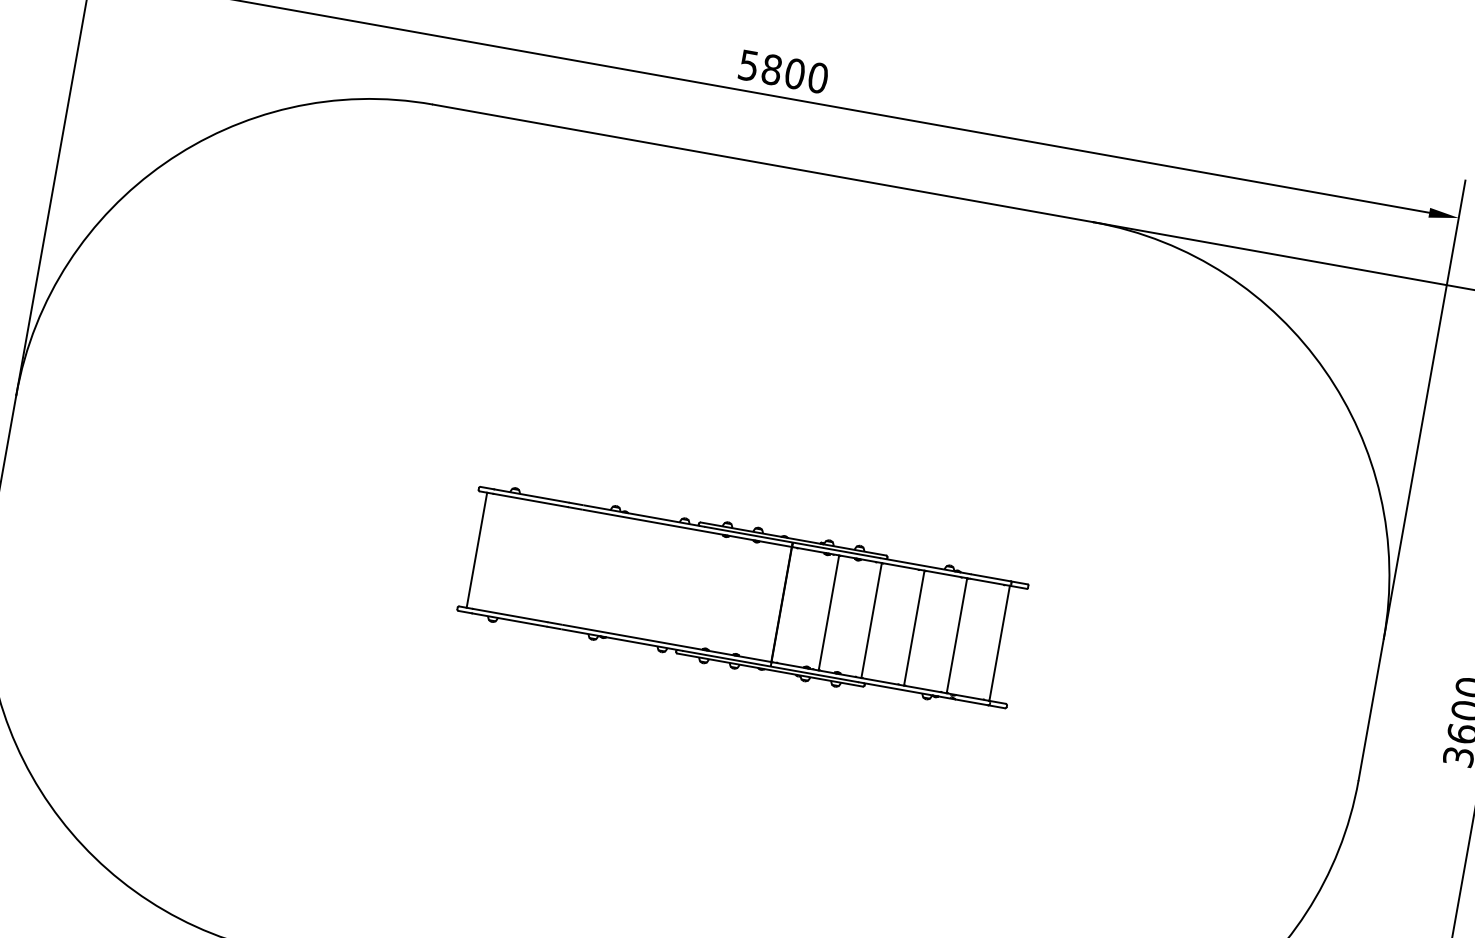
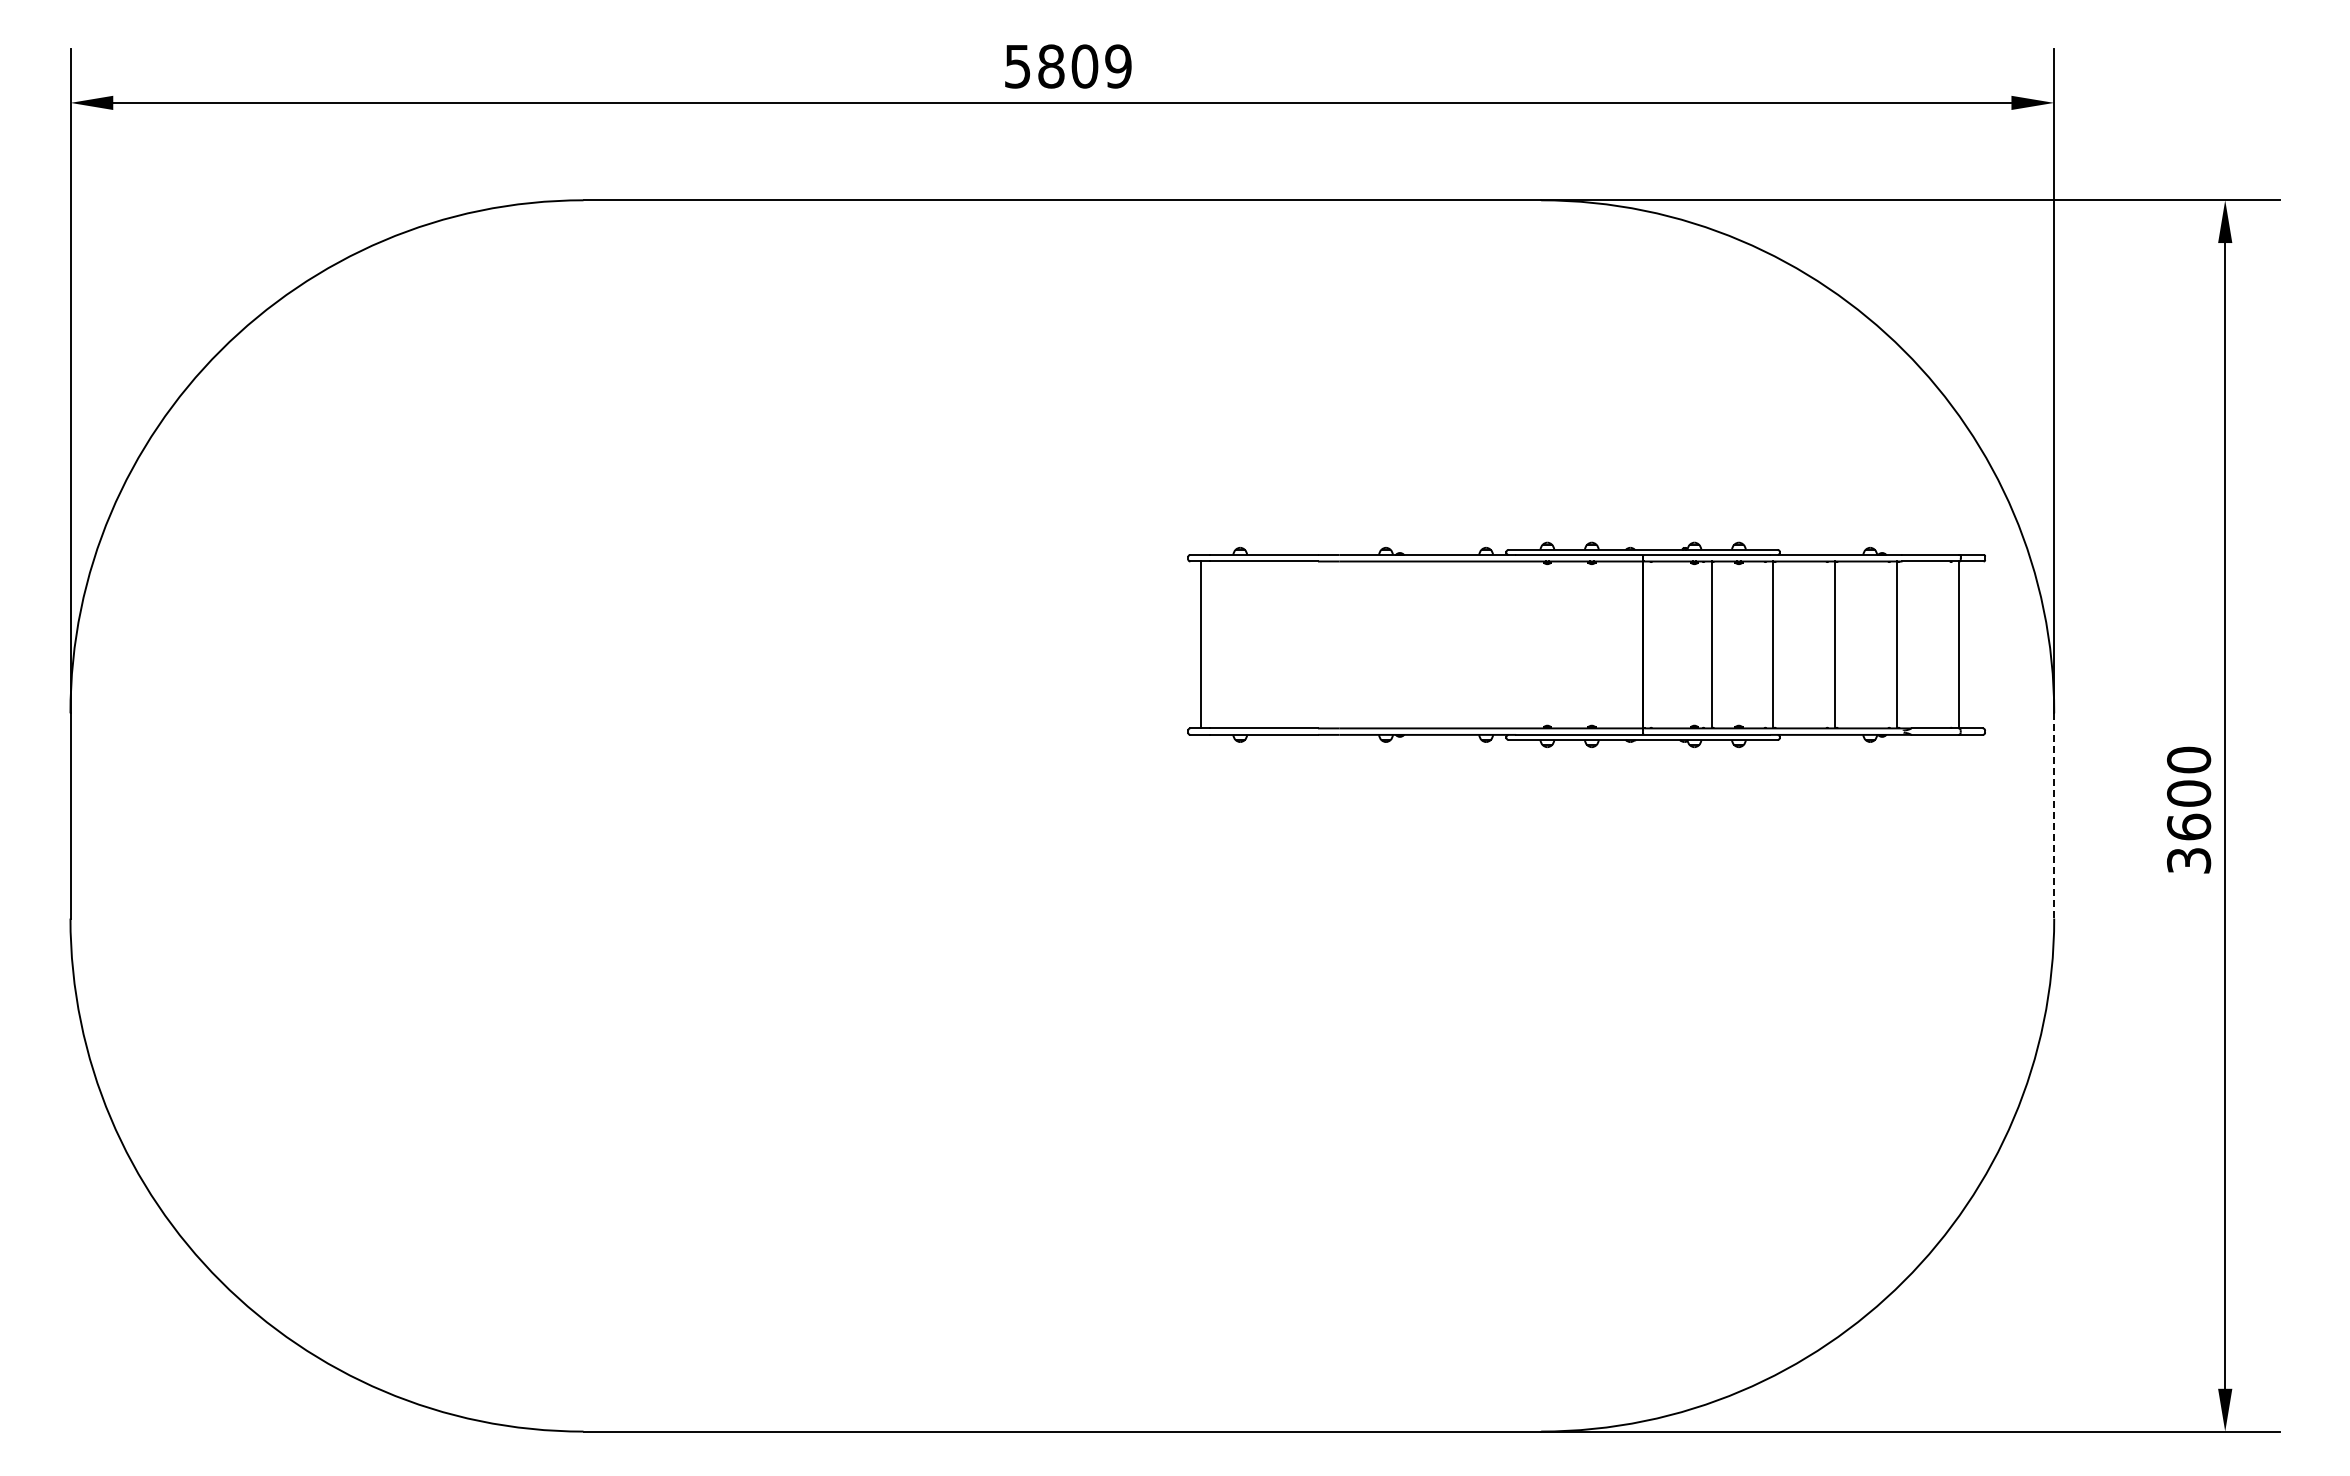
text: (818, 78) -> (1118, 66), 5800 -> 5809
part: (742, 597) -> (1586, 644), moved
line: (1371, 709) -> (2054, 815), solid -> dashed

